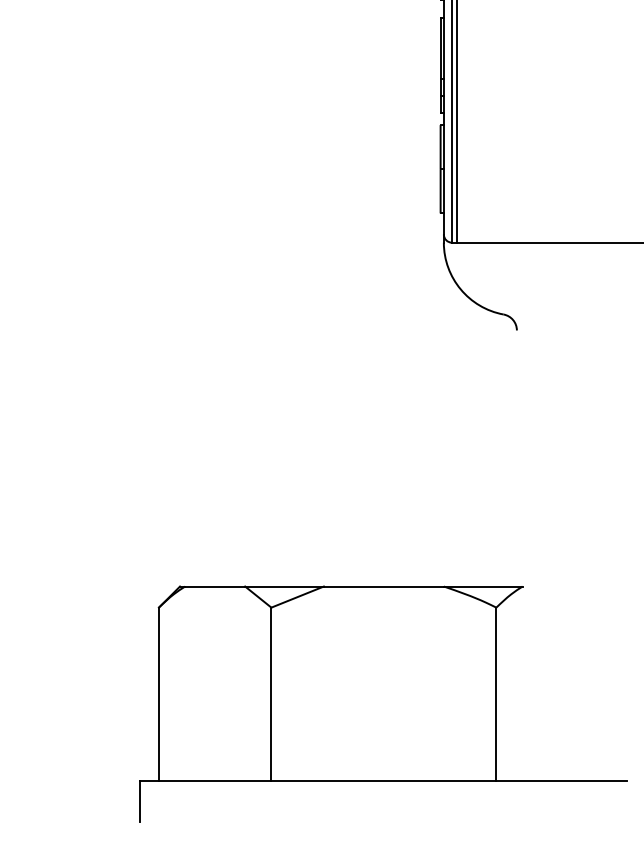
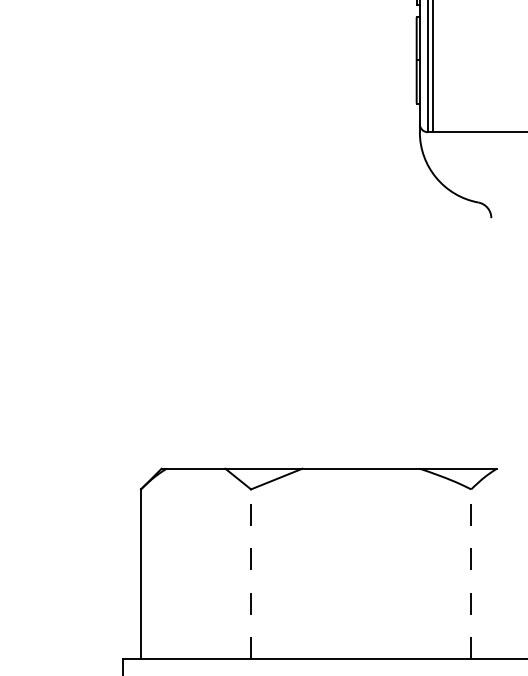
line: (271, 694) -> (251, 574), solid -> dashed
line: (496, 694) -> (471, 574), solid -> dashed

